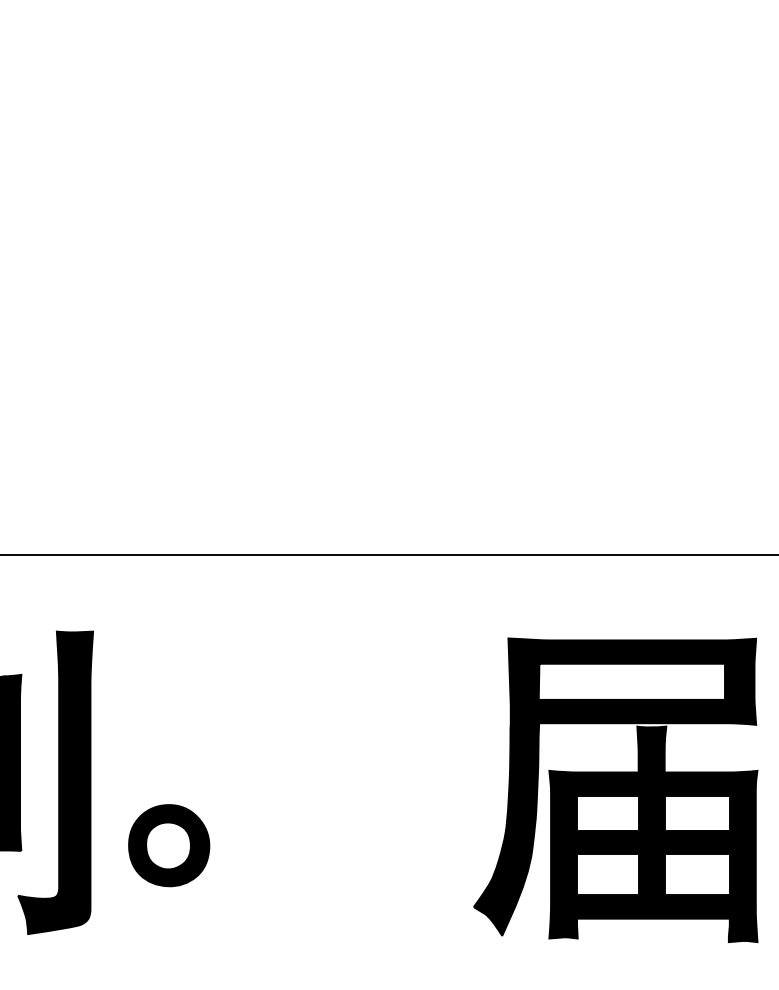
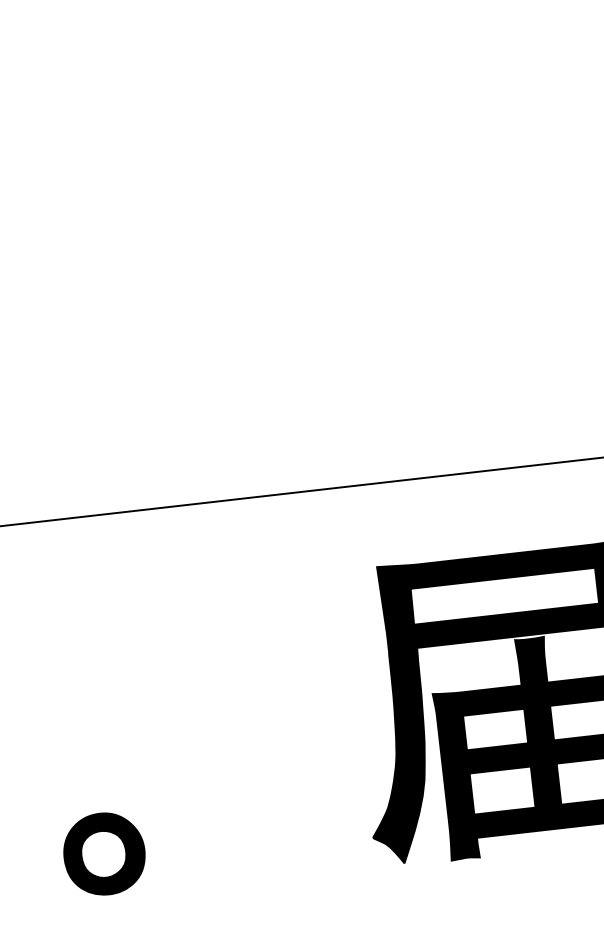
part: (169, 845) -> (104, 853), moved

